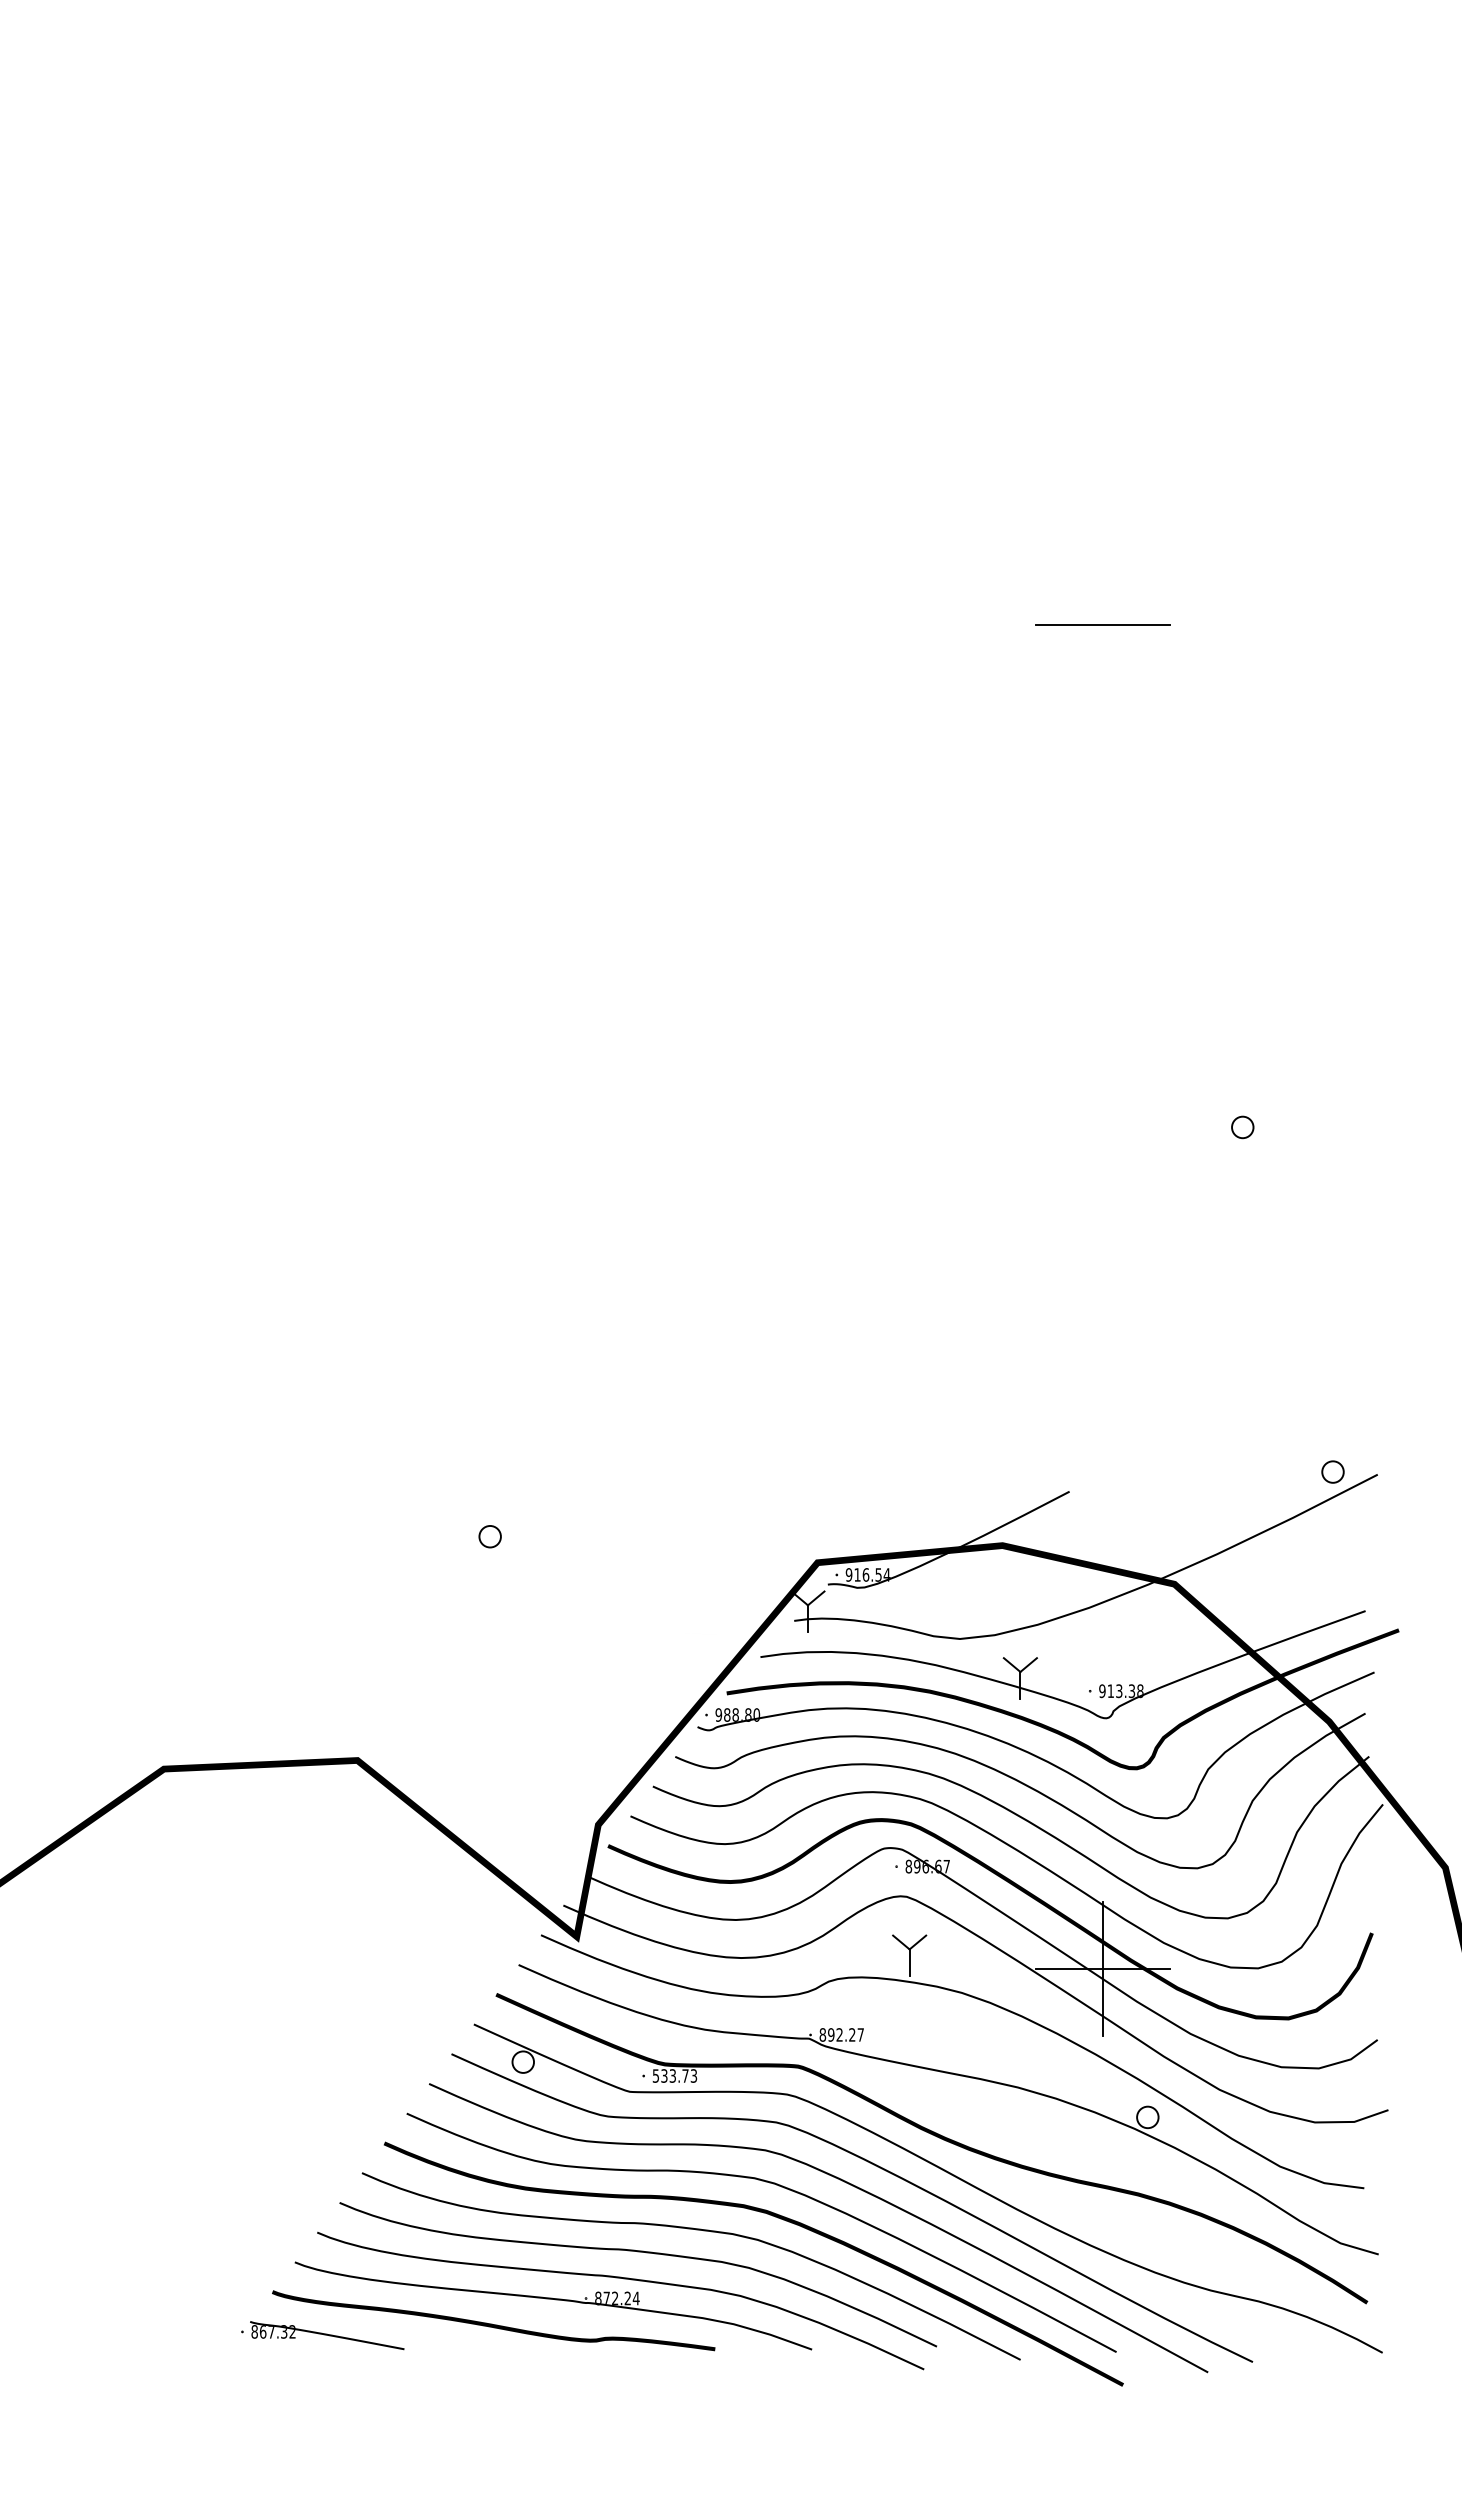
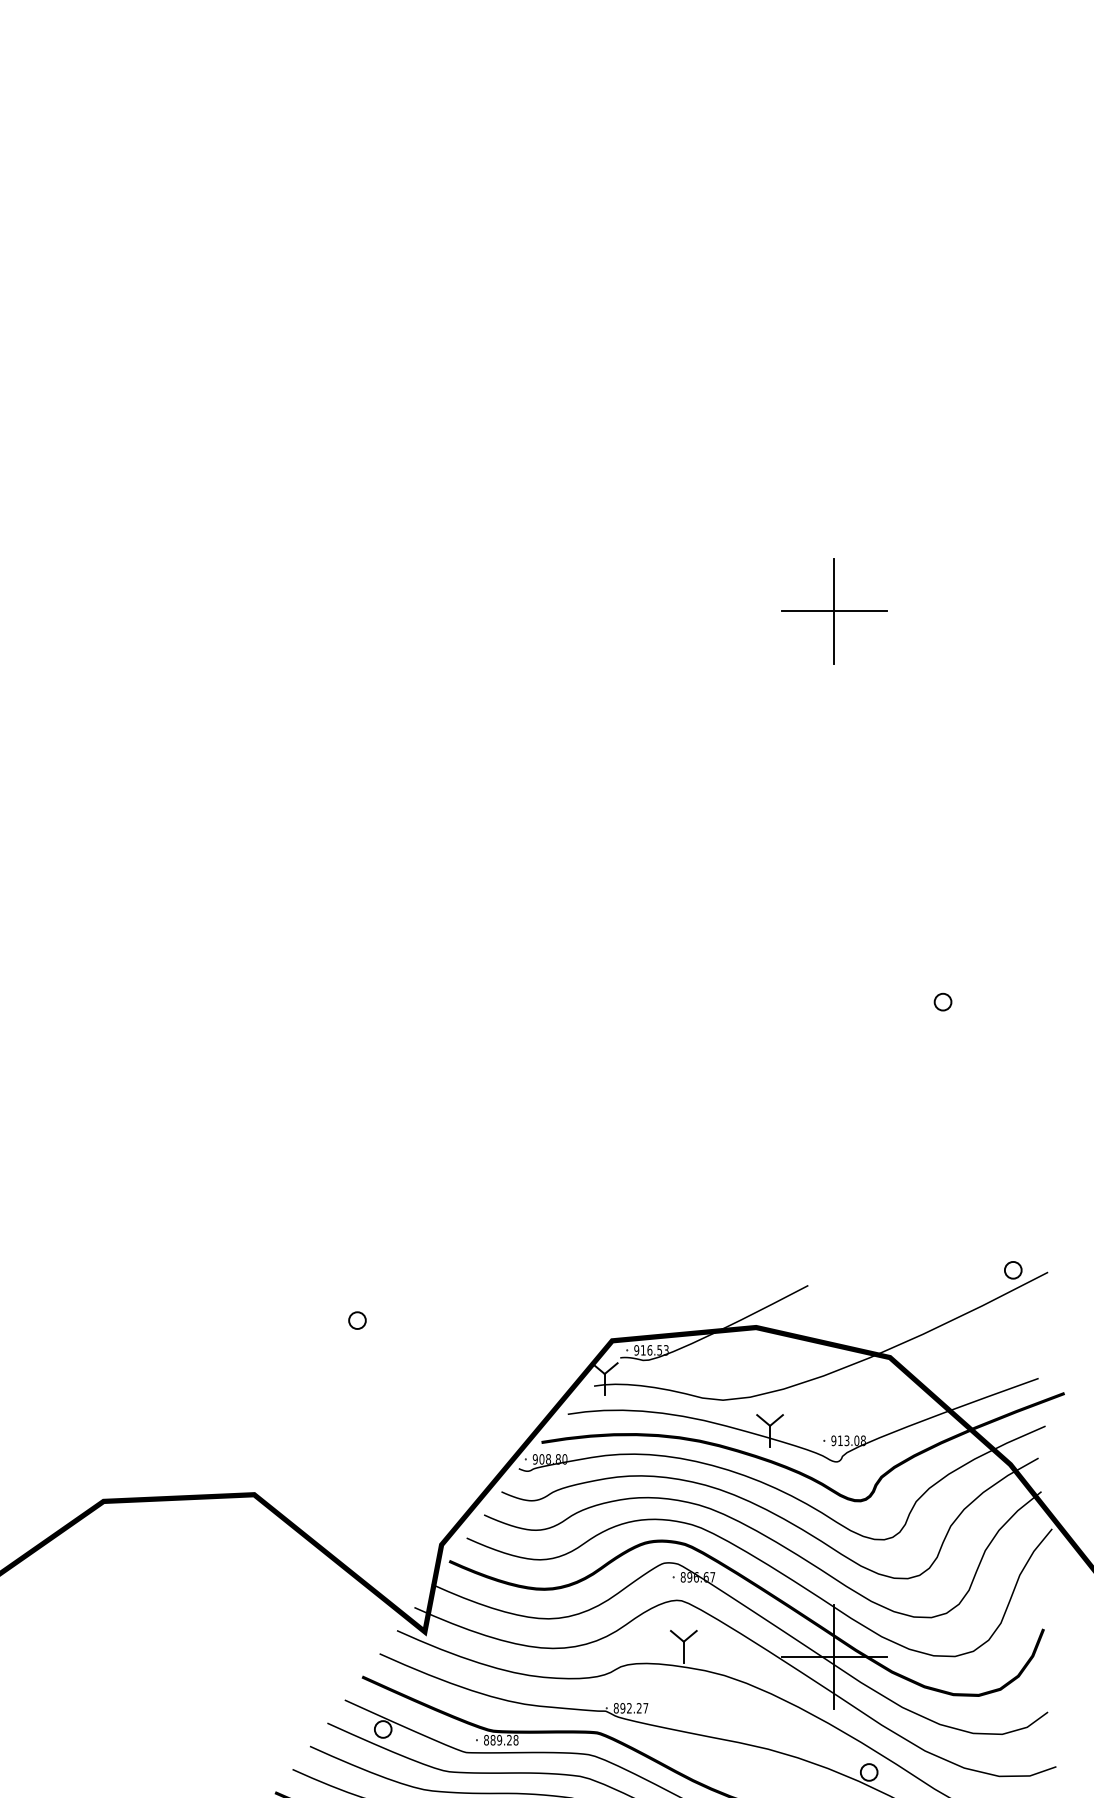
line: (1102, 624) -> (833, 610), added
text: (886, 1574) -> (665, 1350), 916.54 -> 916.53
text: (1131, 1690) -> (856, 1440), 913.38 -> 913.08
text: (727, 1714) -> (542, 1458), 988.80 -> 908.80
text: (674, 2075) -> (500, 1739), 533.73 -> 889.28

